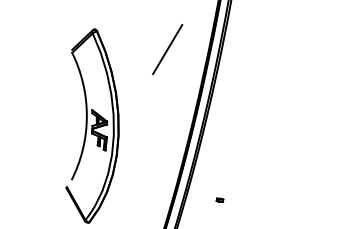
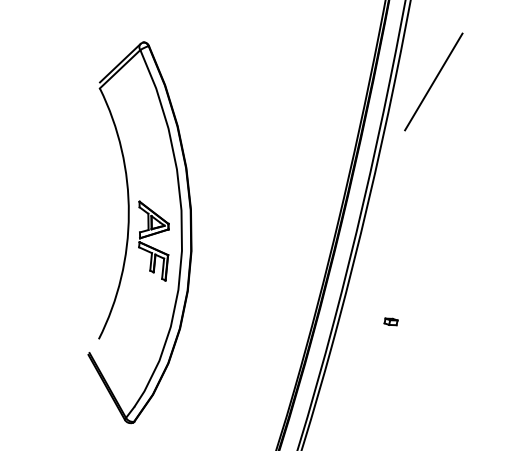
line: (167, 49) -> (433, 81), moved
part: (219, 199) -> (390, 320), moved

